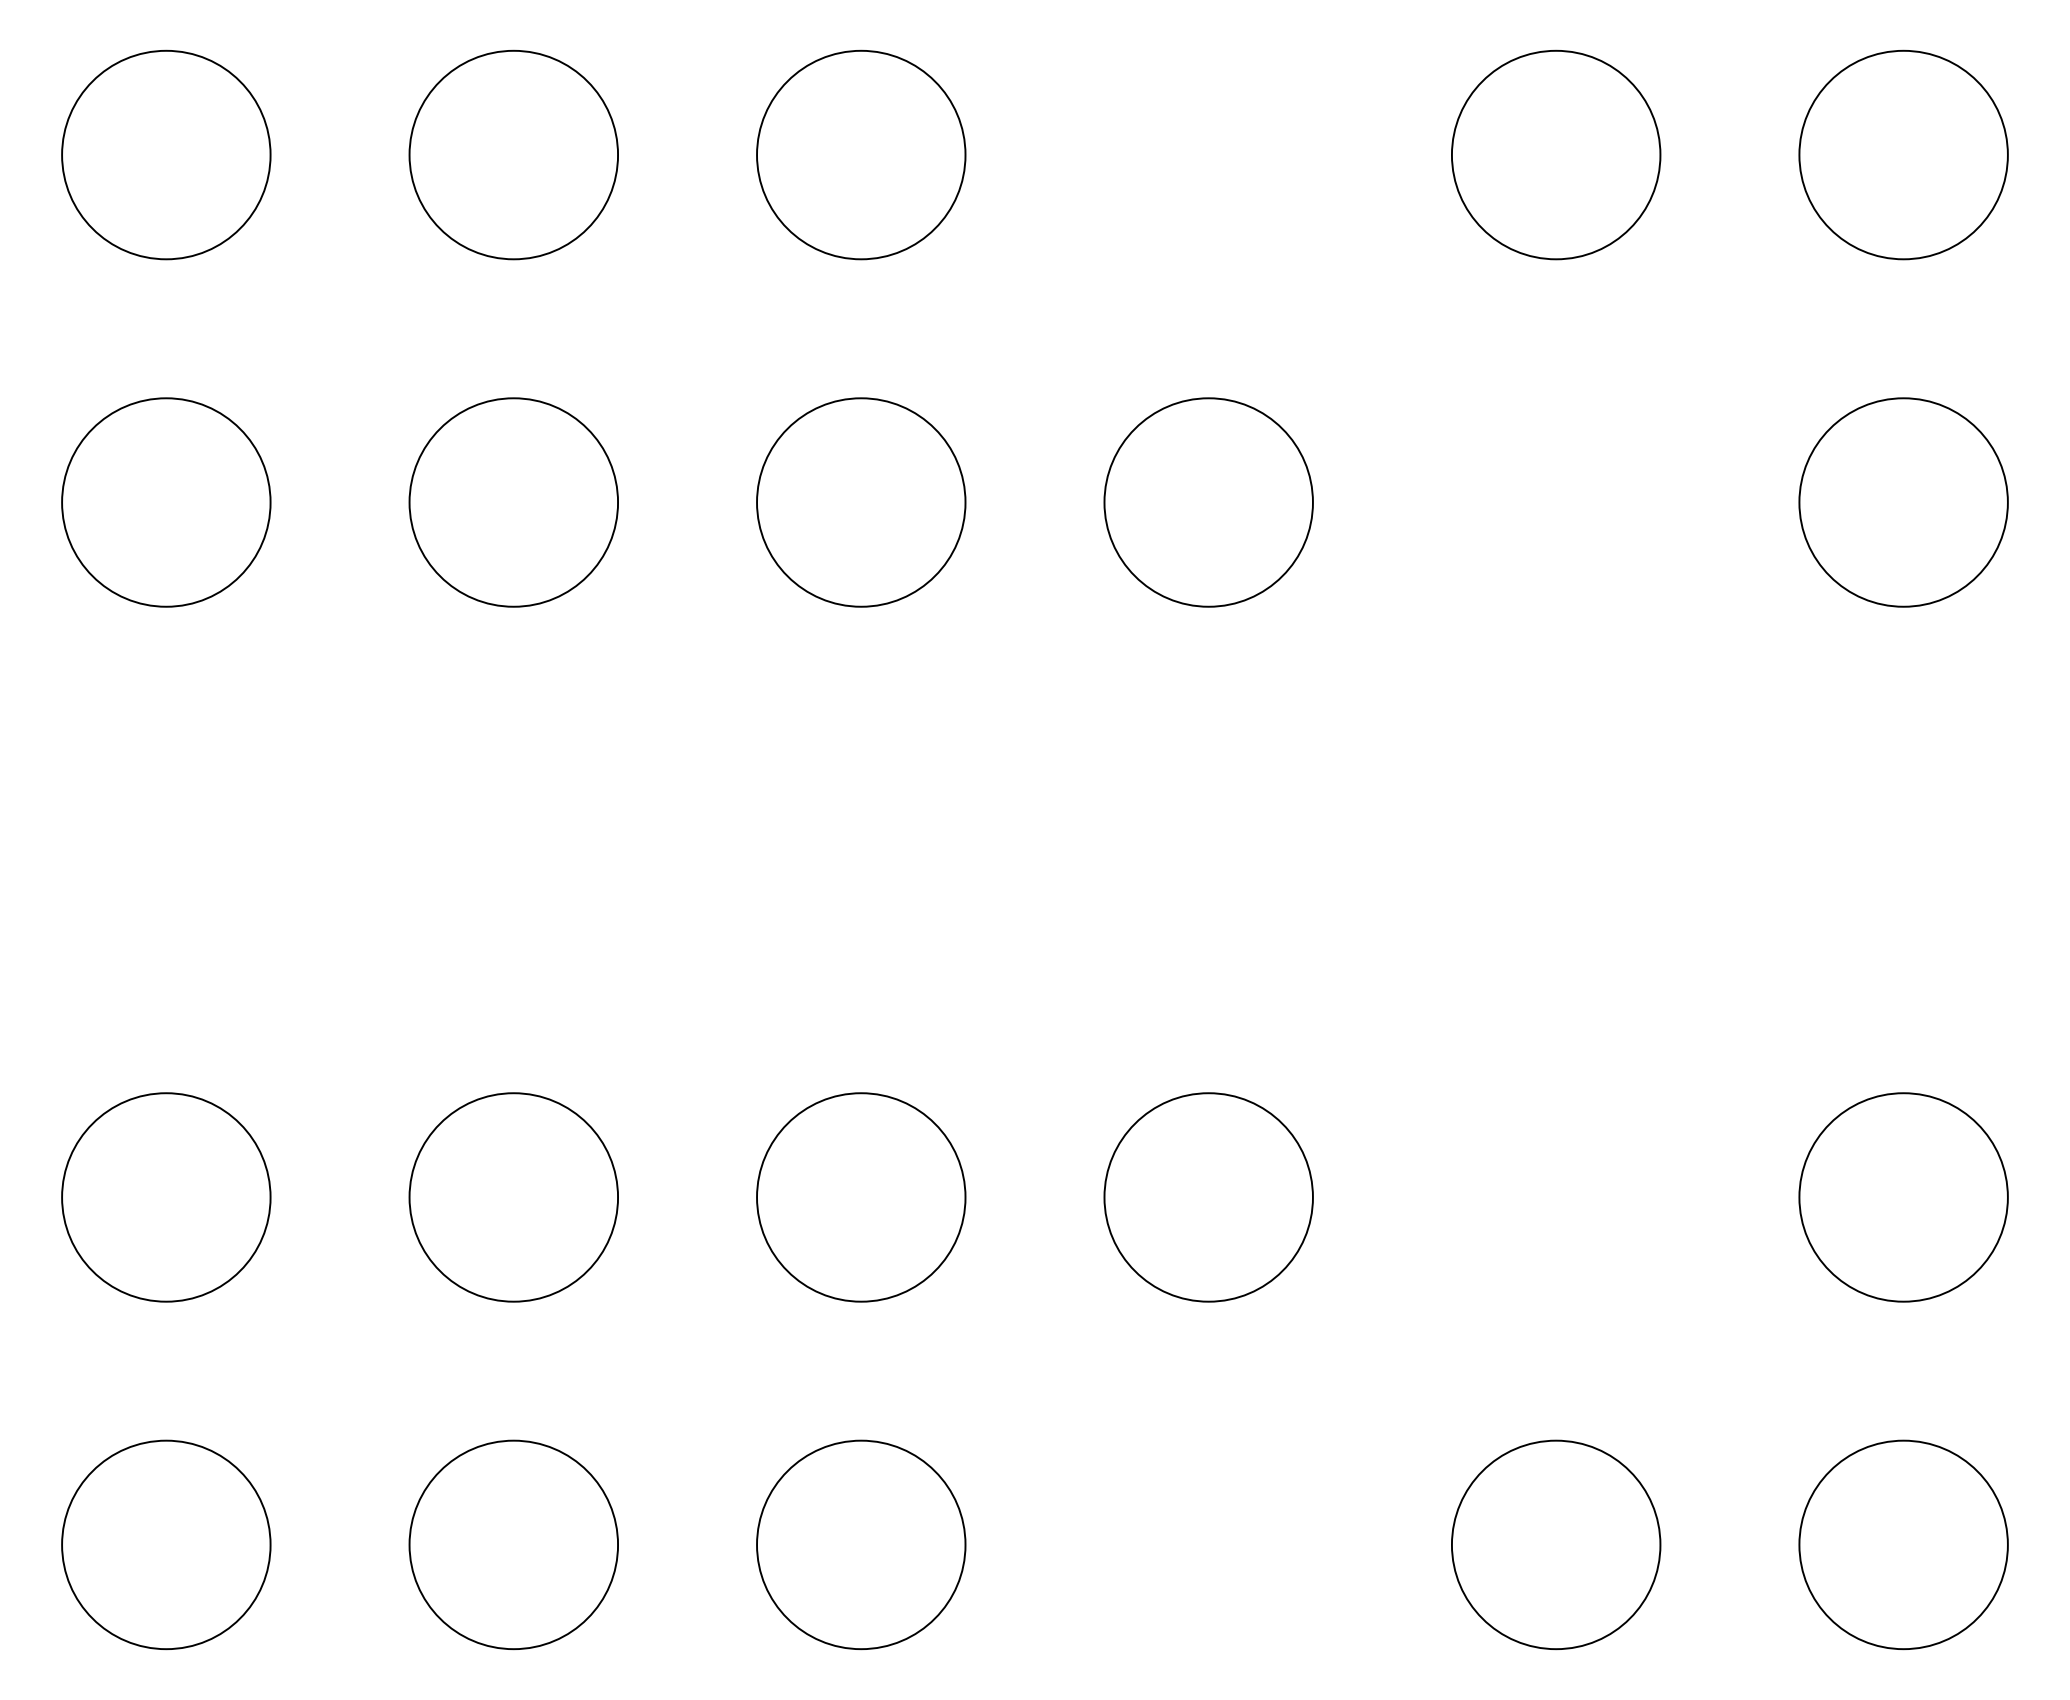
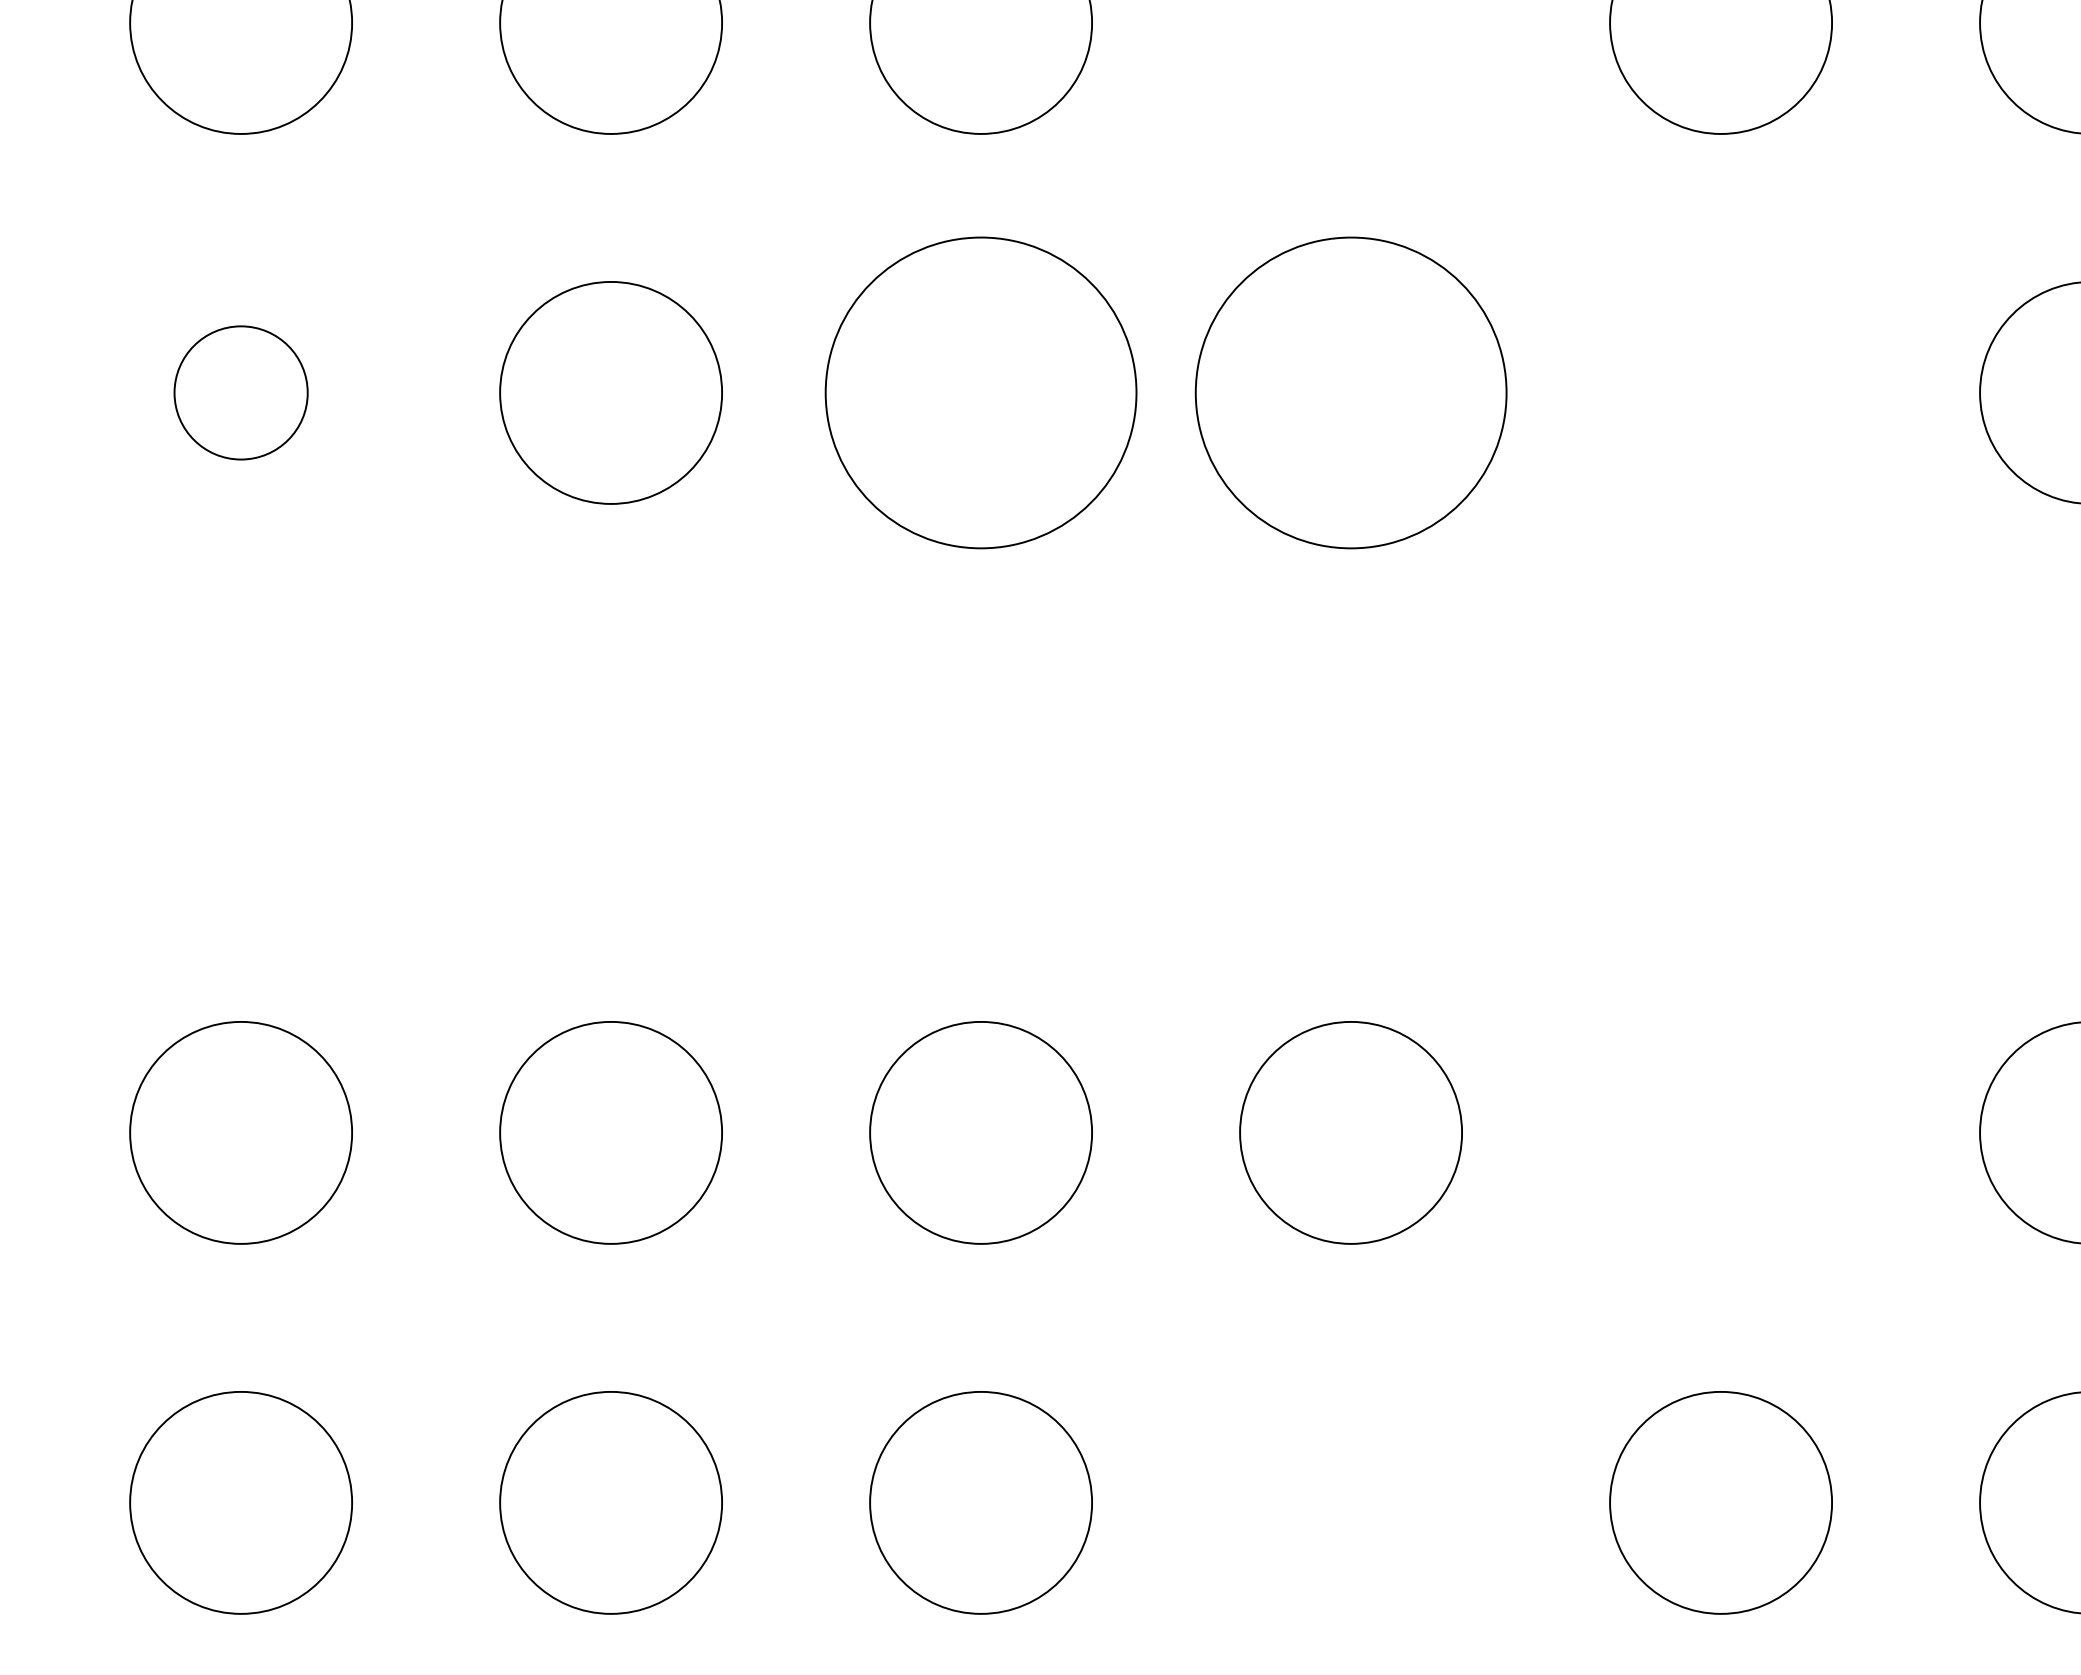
circle: (166, 502) -> (241, 392), size x0.6
circle: (861, 502) -> (981, 392), size x1.4
circle: (1208, 502) -> (1350, 392), size x1.4

